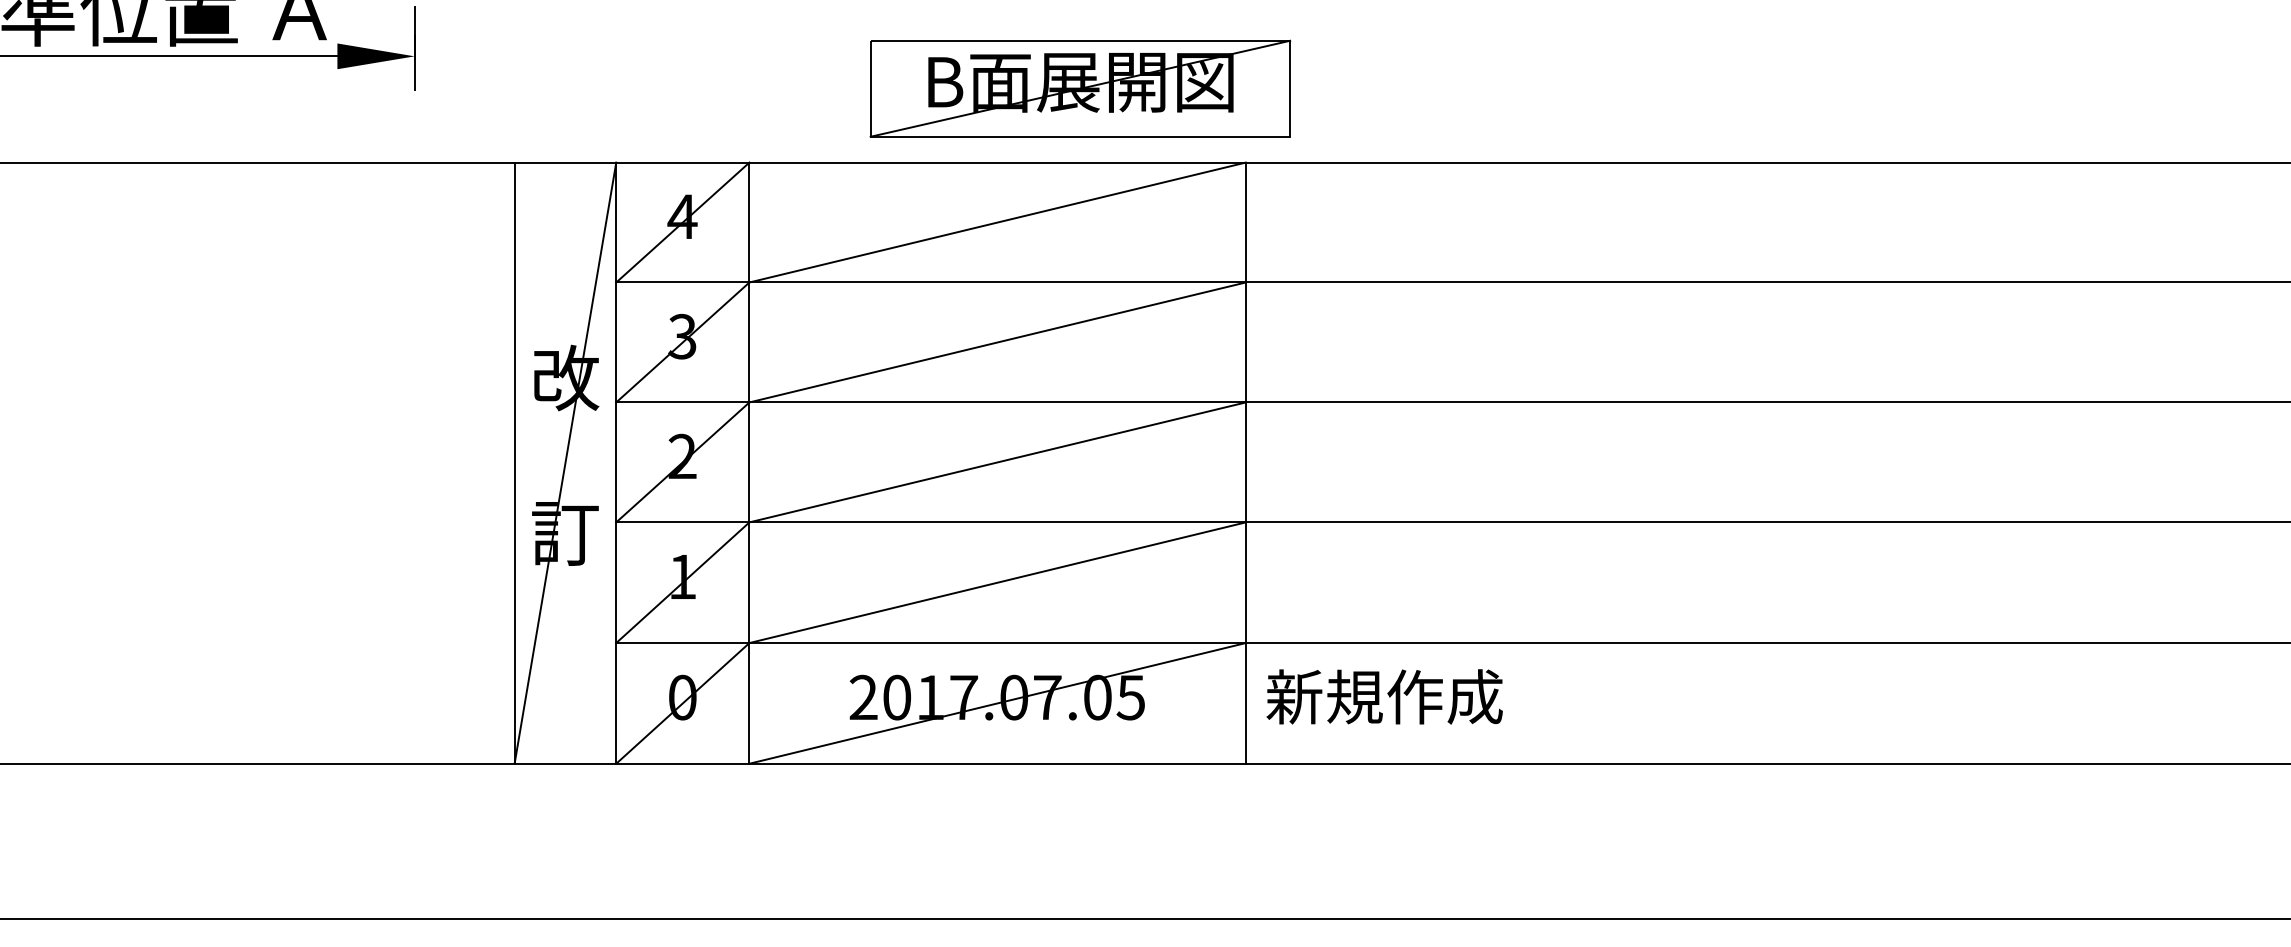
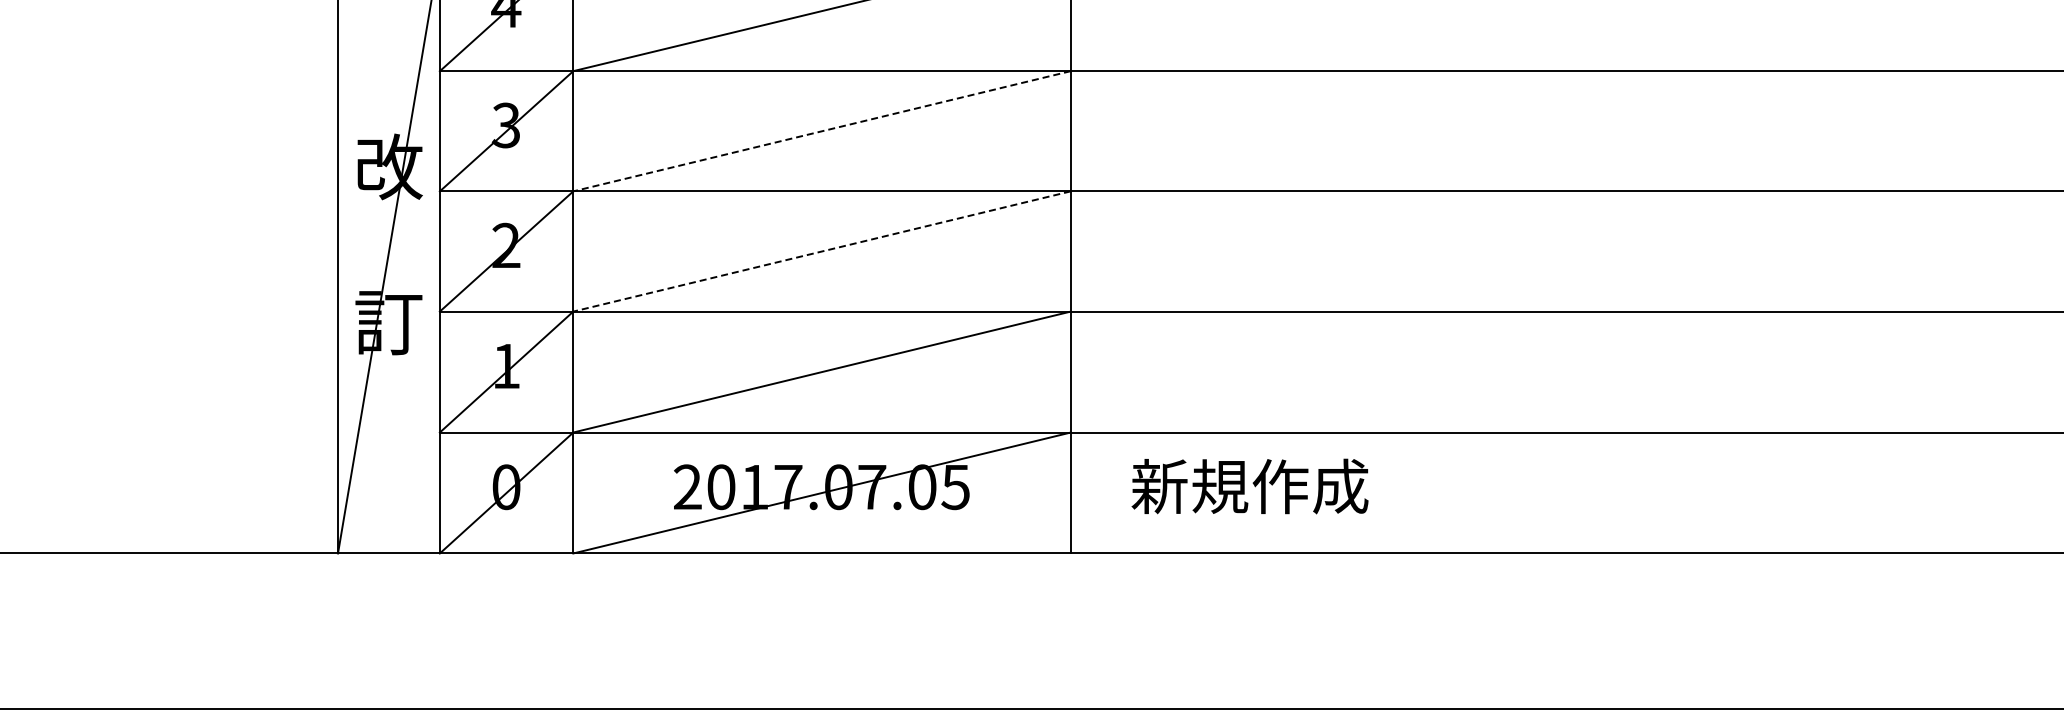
line: (997, 342) -> (821, 131), solid -> dashed
line: (997, 462) -> (821, 251), solid -> dashed
text: (1384, 696) -> (1249, 486), moved

